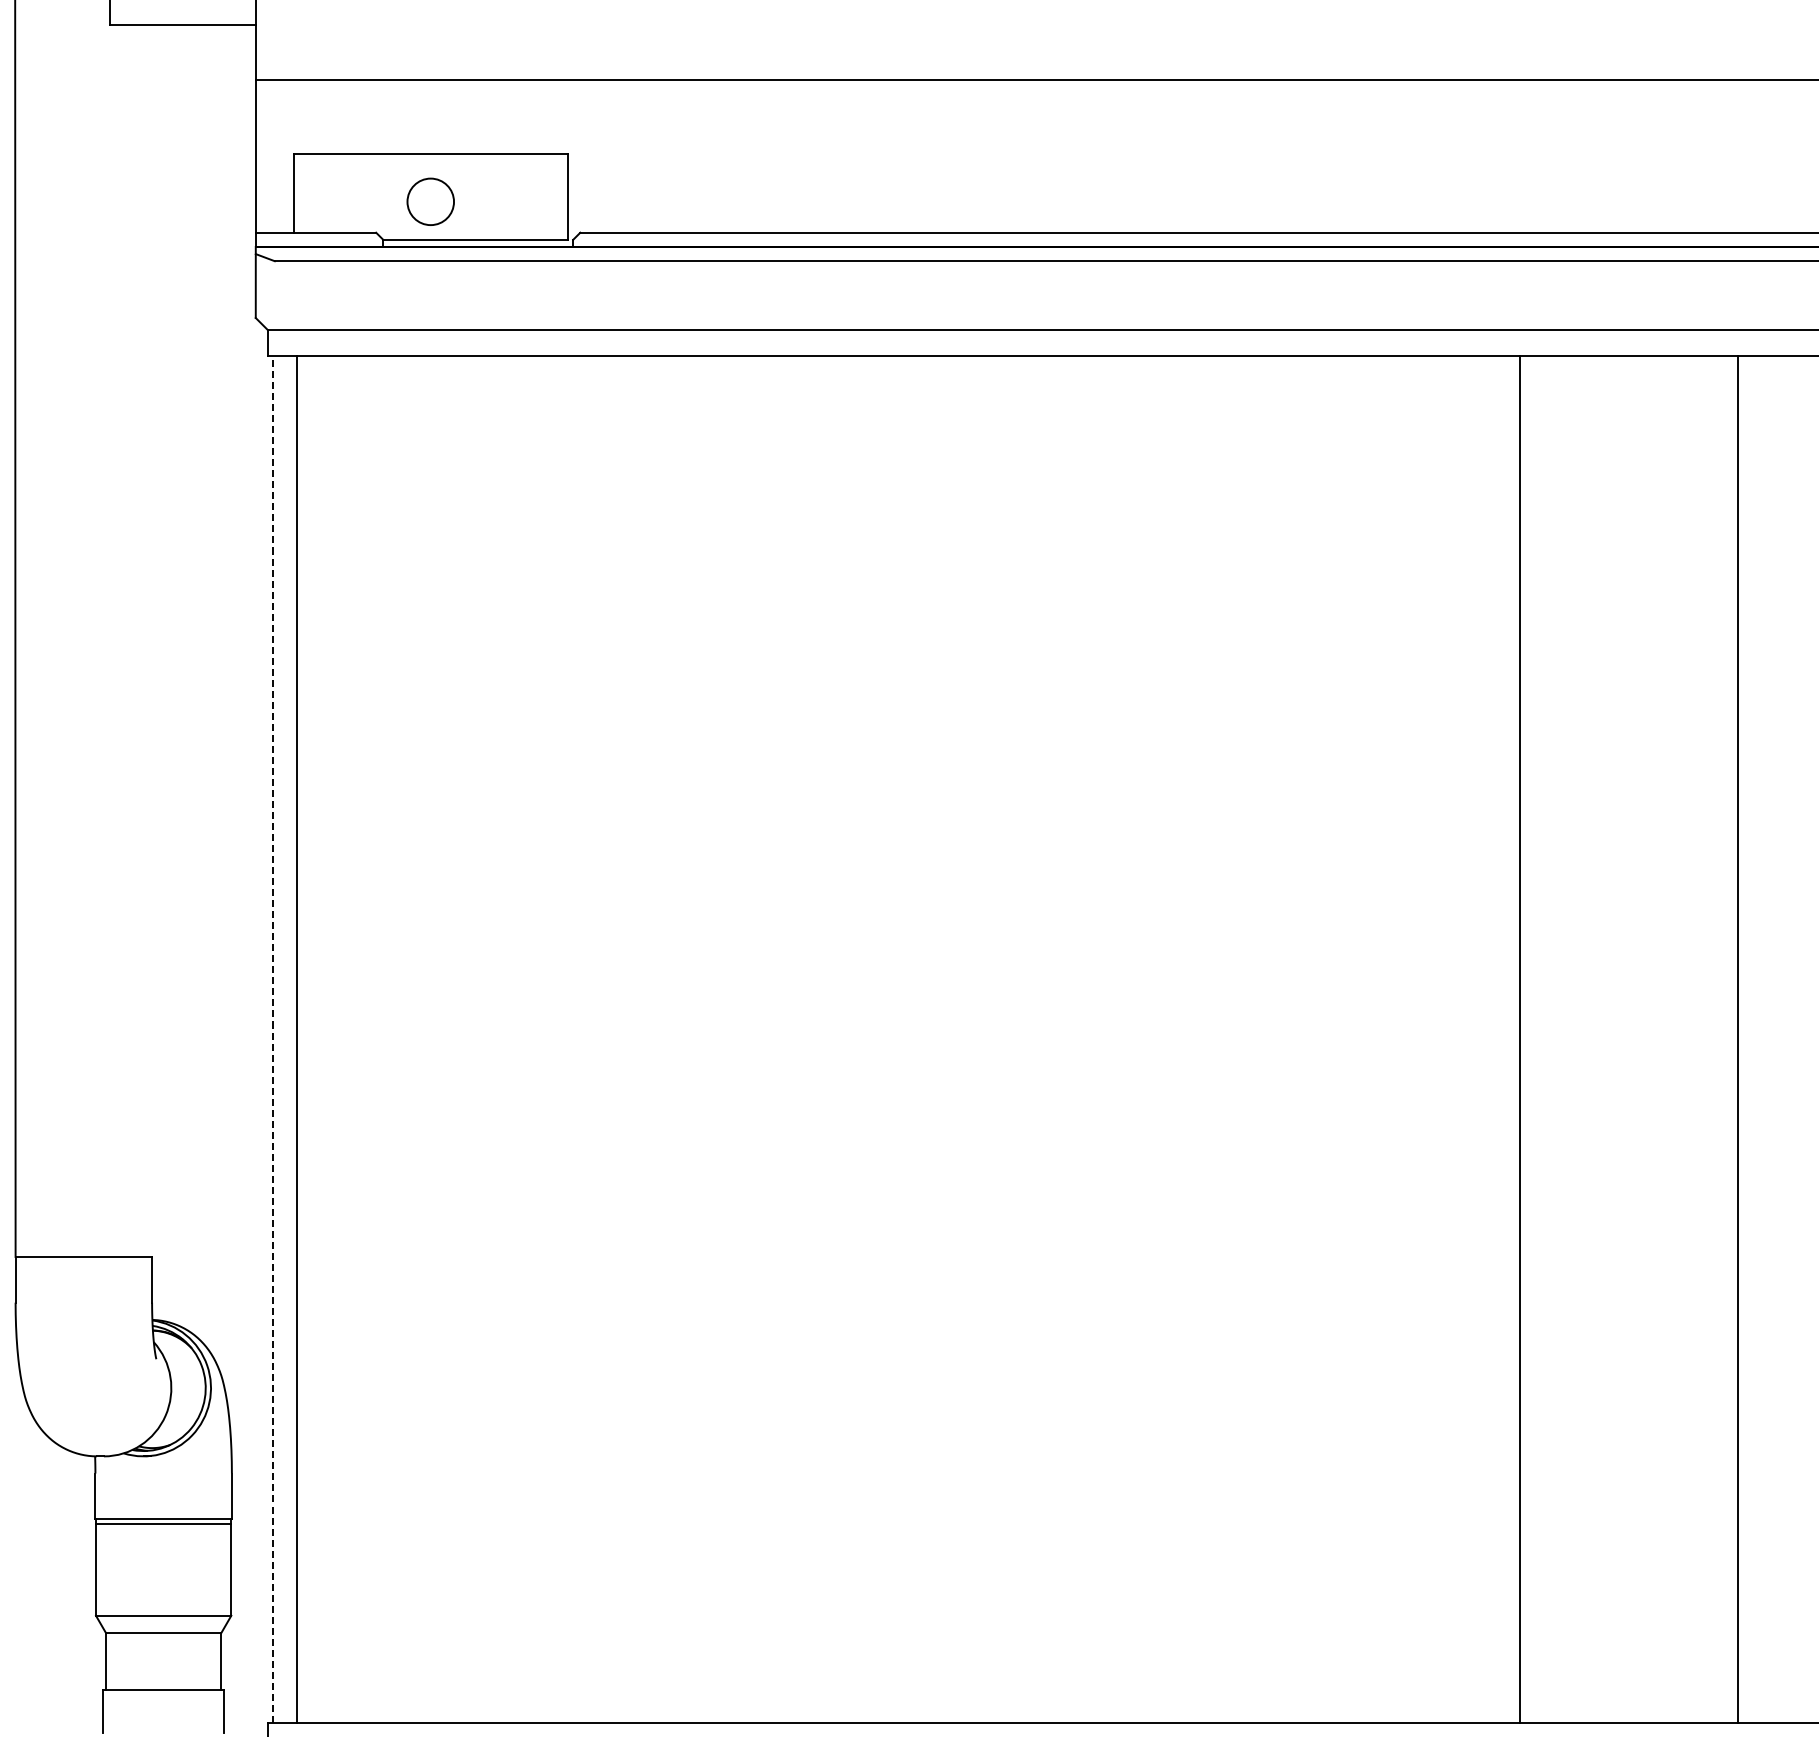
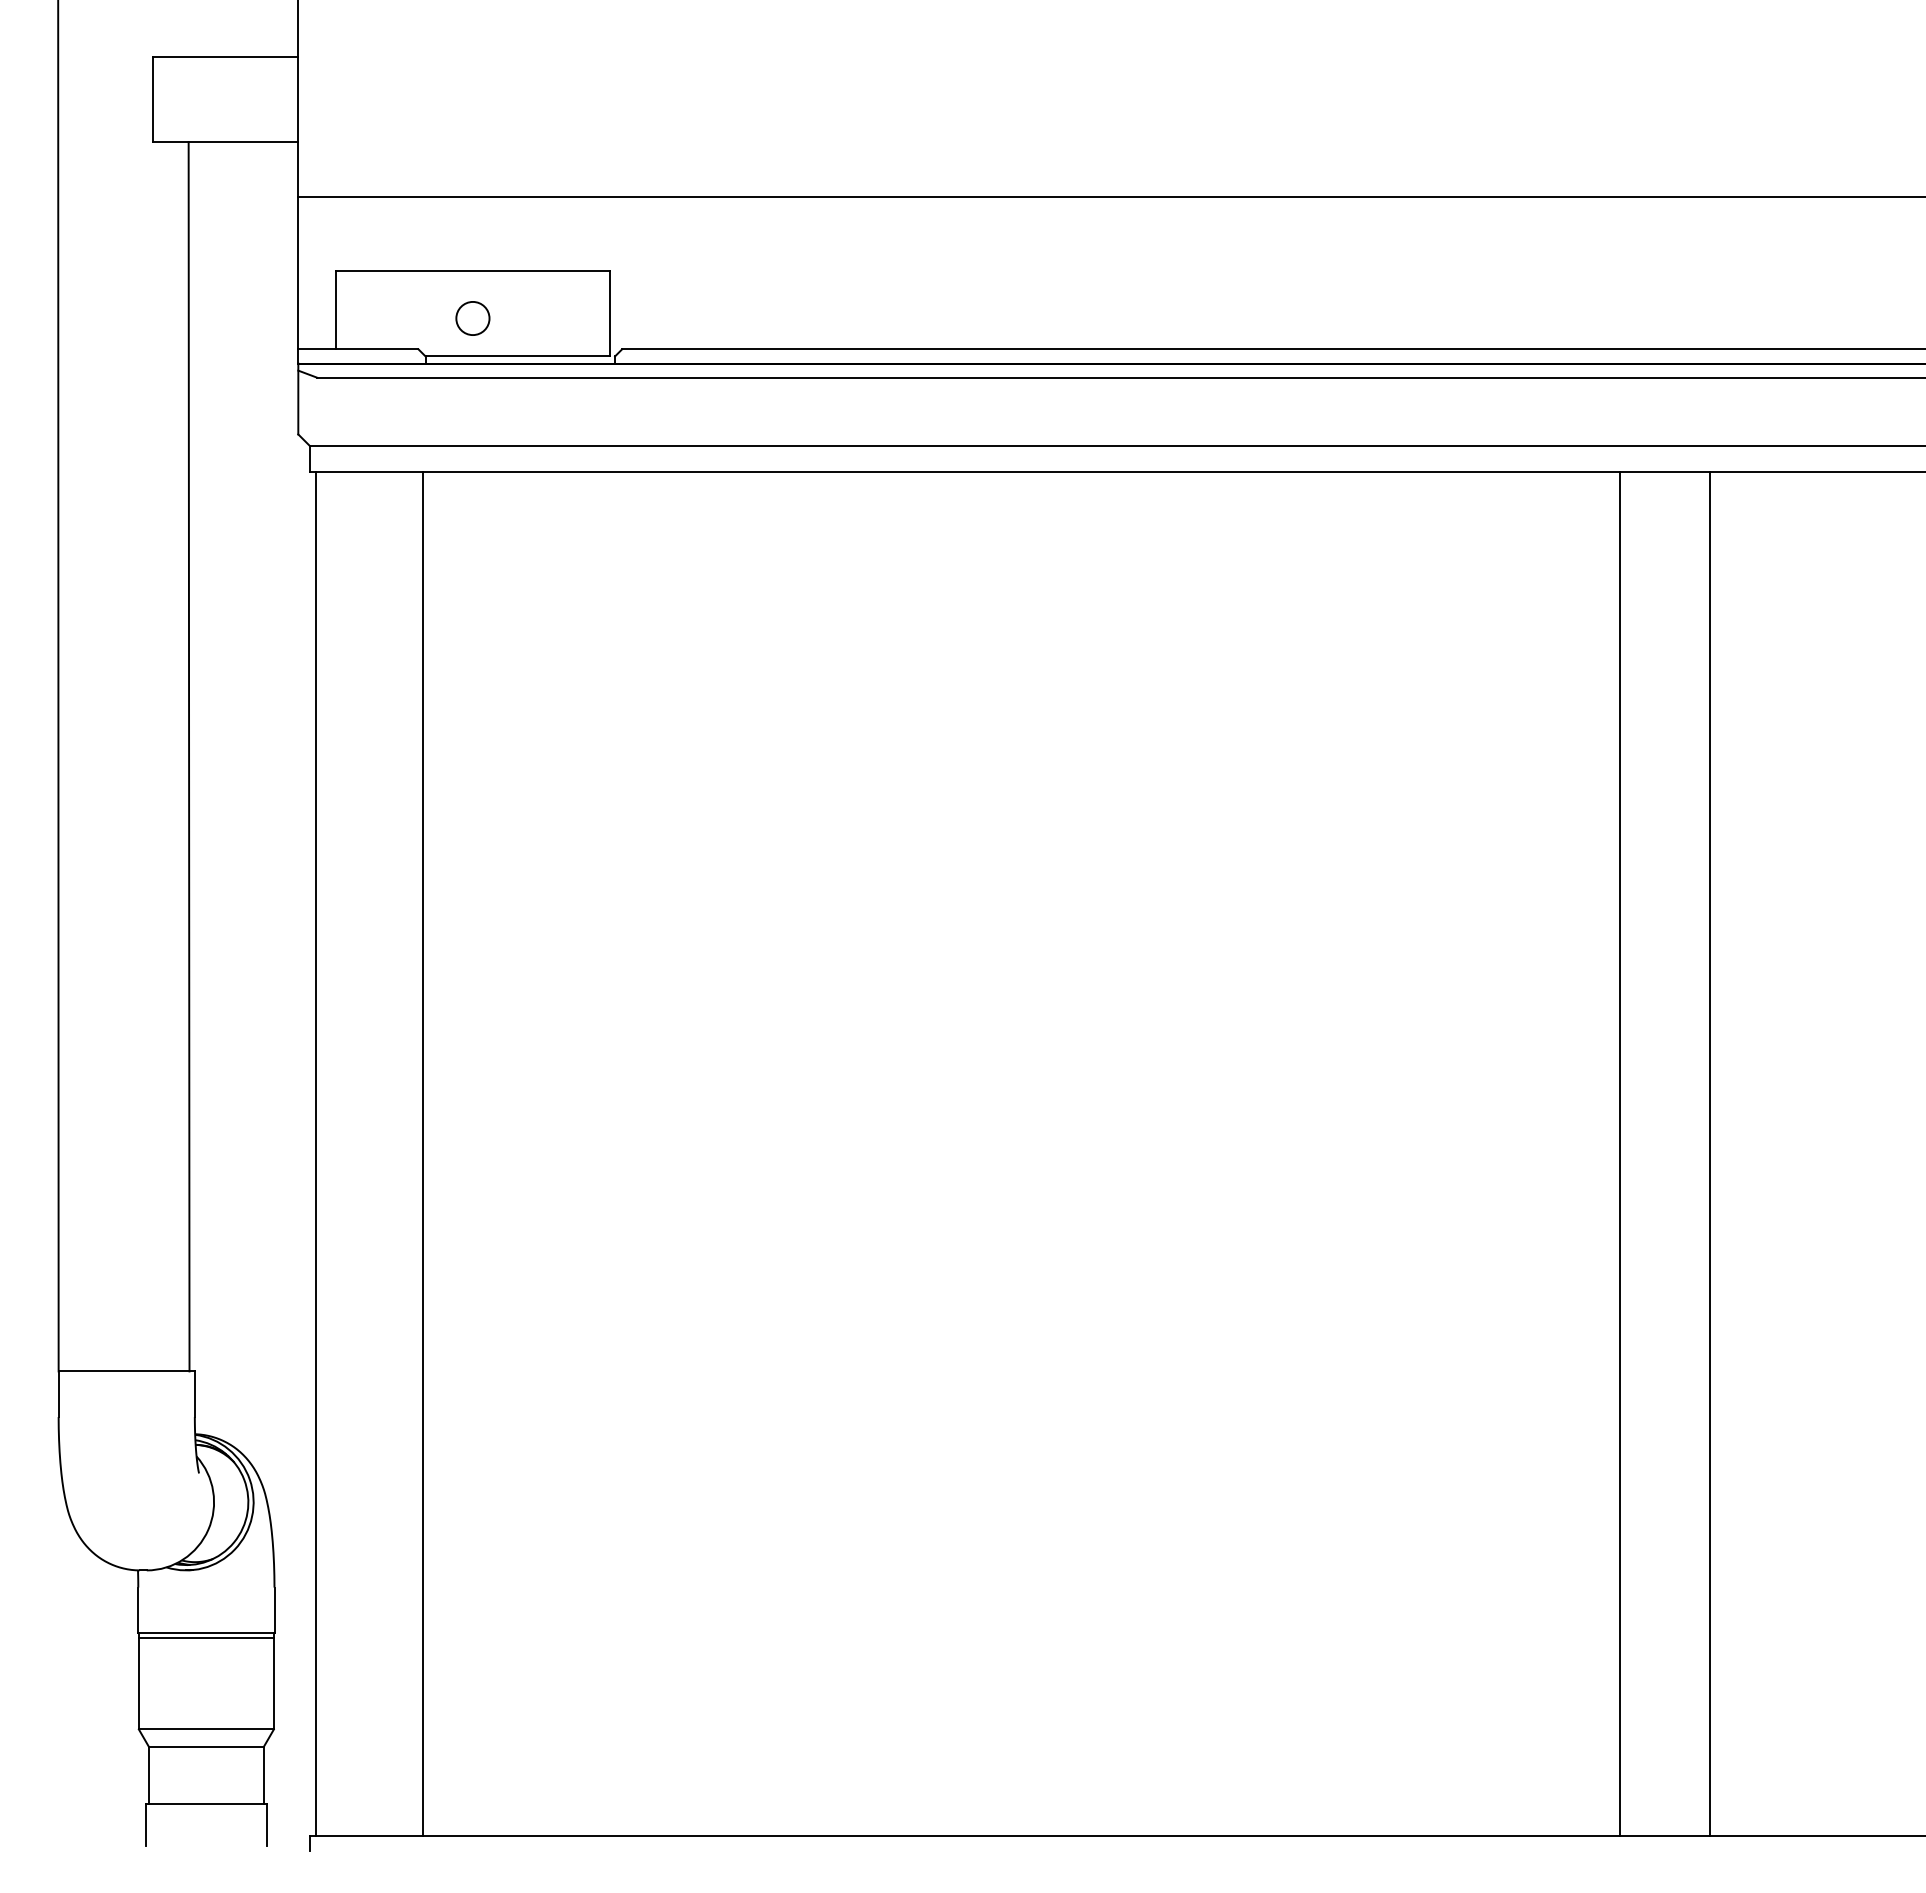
circle: (430, 201) -> (472, 318), size x0.71
line: (145, 640) -> (188, 756), added
line: (273, 1038) -> (315, 1153), dashed -> solid
line: (297, 1039) -> (422, 1154), moved
line: (1520, 1039) -> (1620, 1154), moved
line: (1737, 1039) -> (1709, 1154), moved

